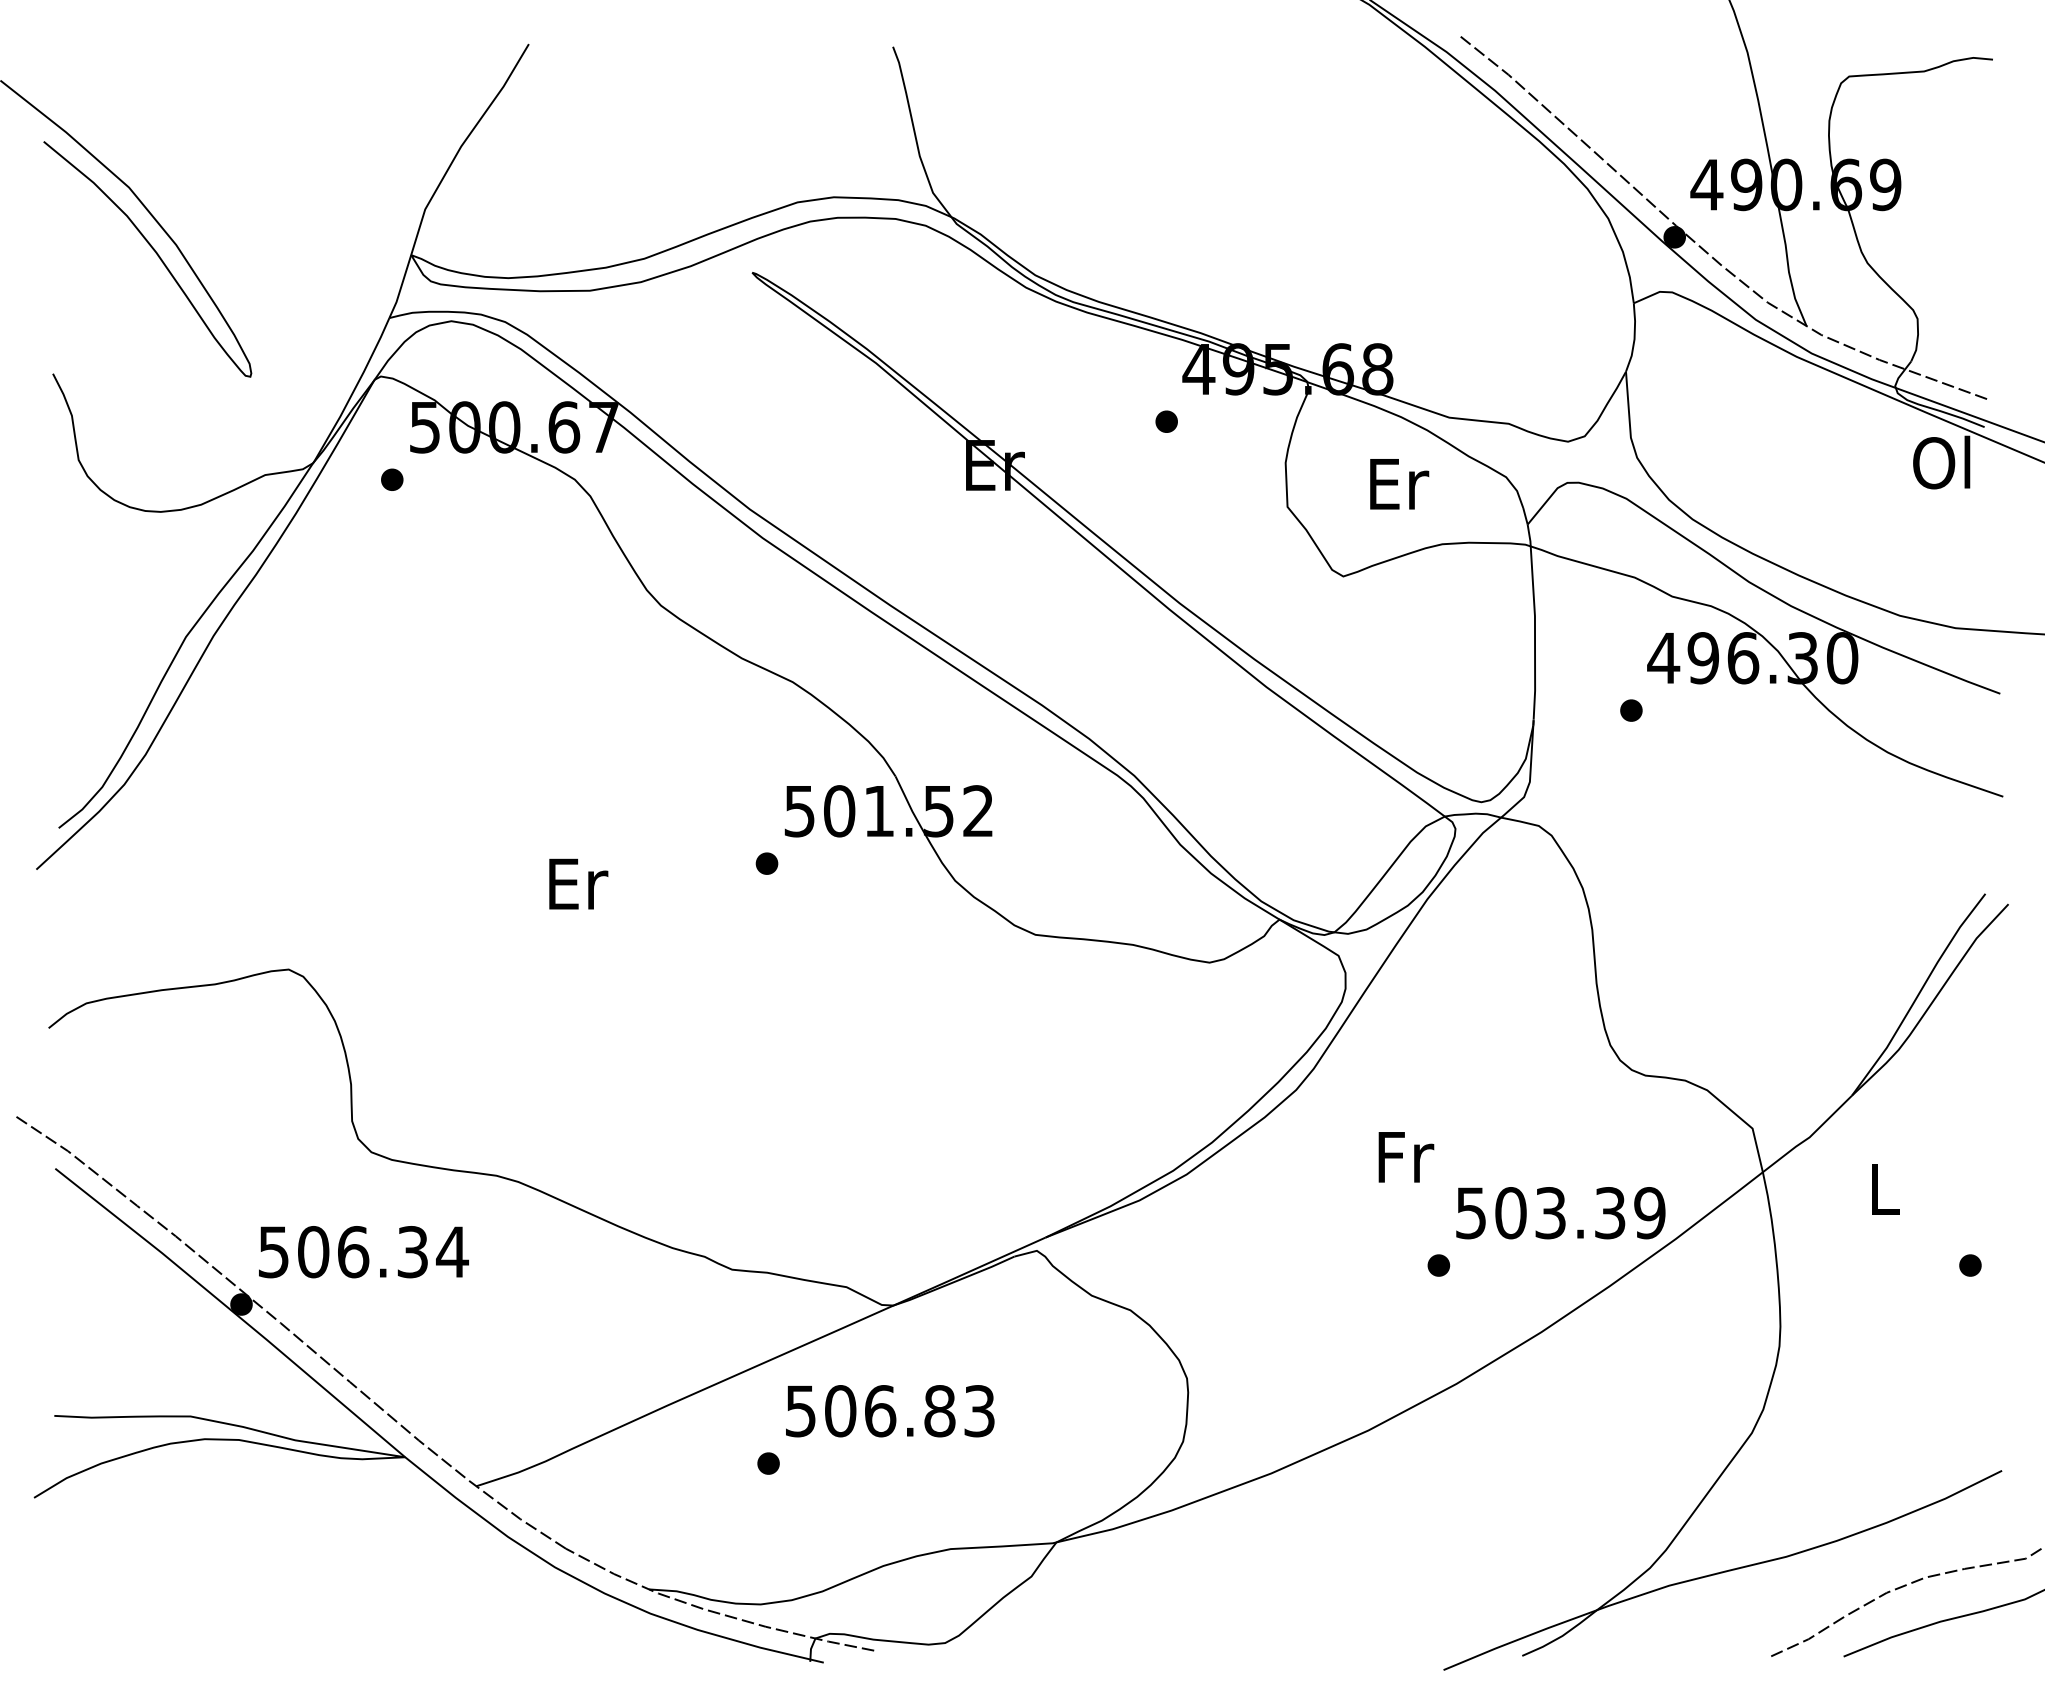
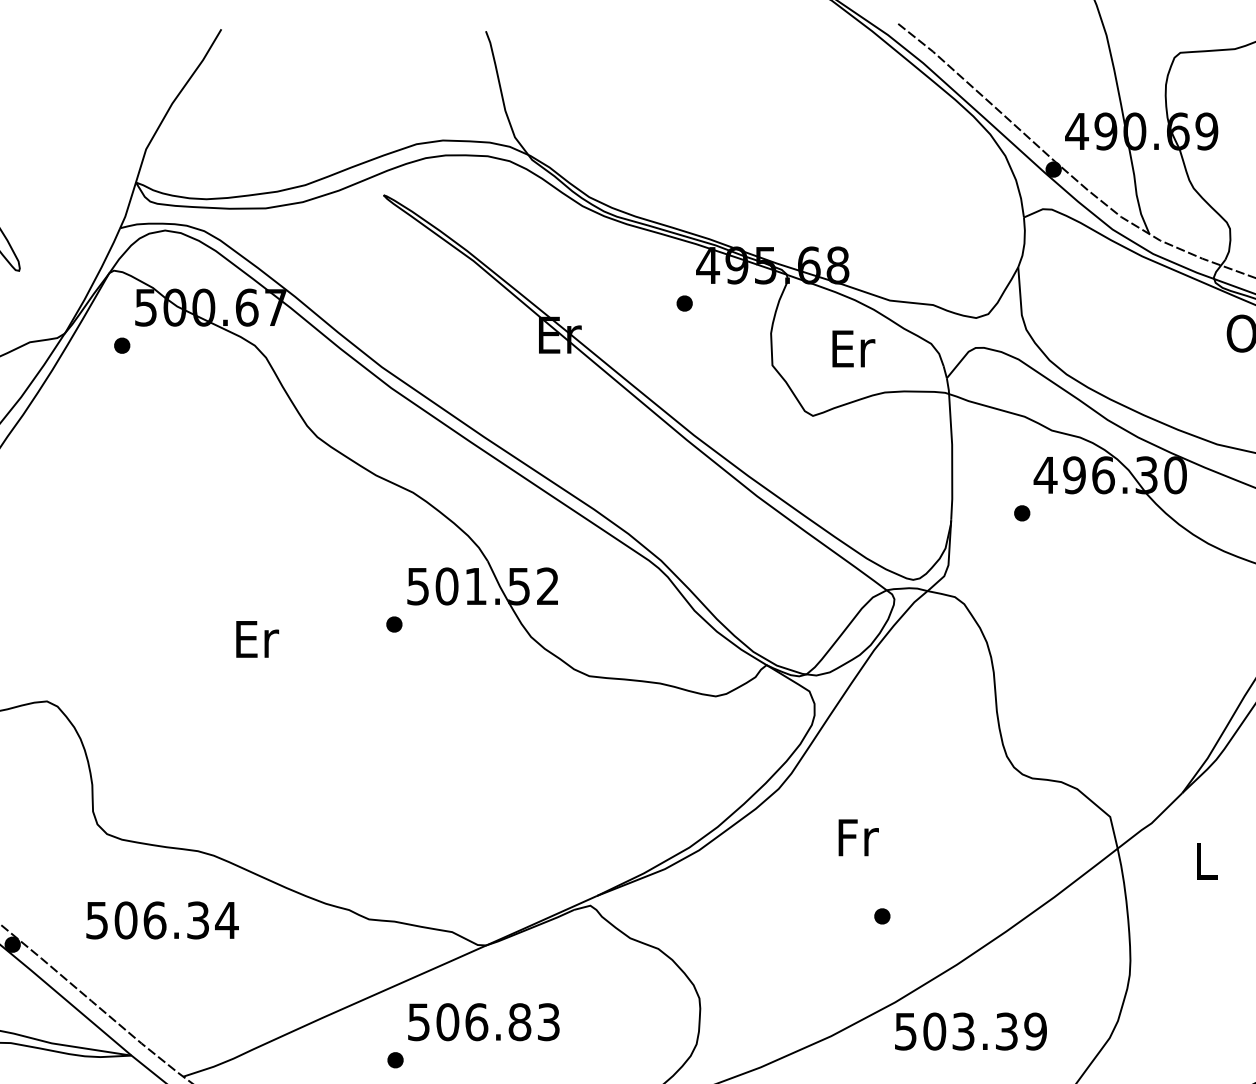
text: (1560, 1213) -> (970, 1031), moved
text: (363, 1252) -> (162, 920), moved

